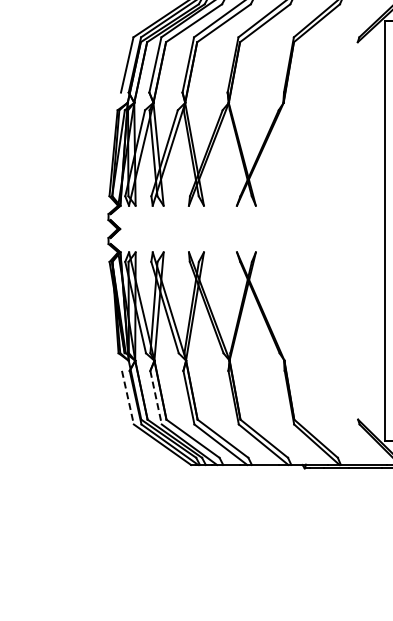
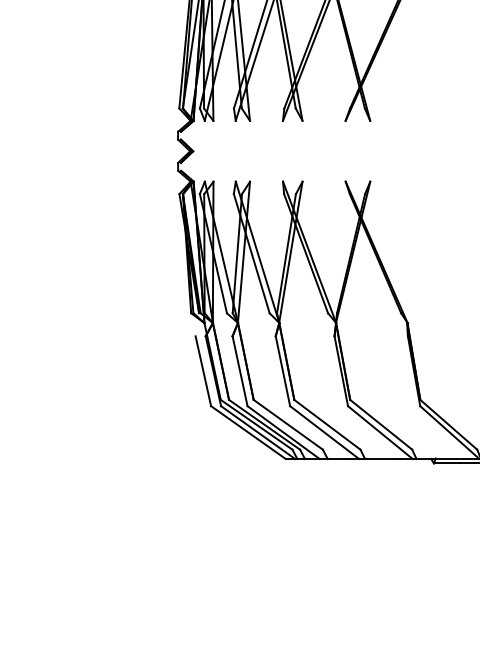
line: (128, 398) -> (204, 372), dashed -> solid
line: (156, 398) -> (240, 372), dashed -> solid

